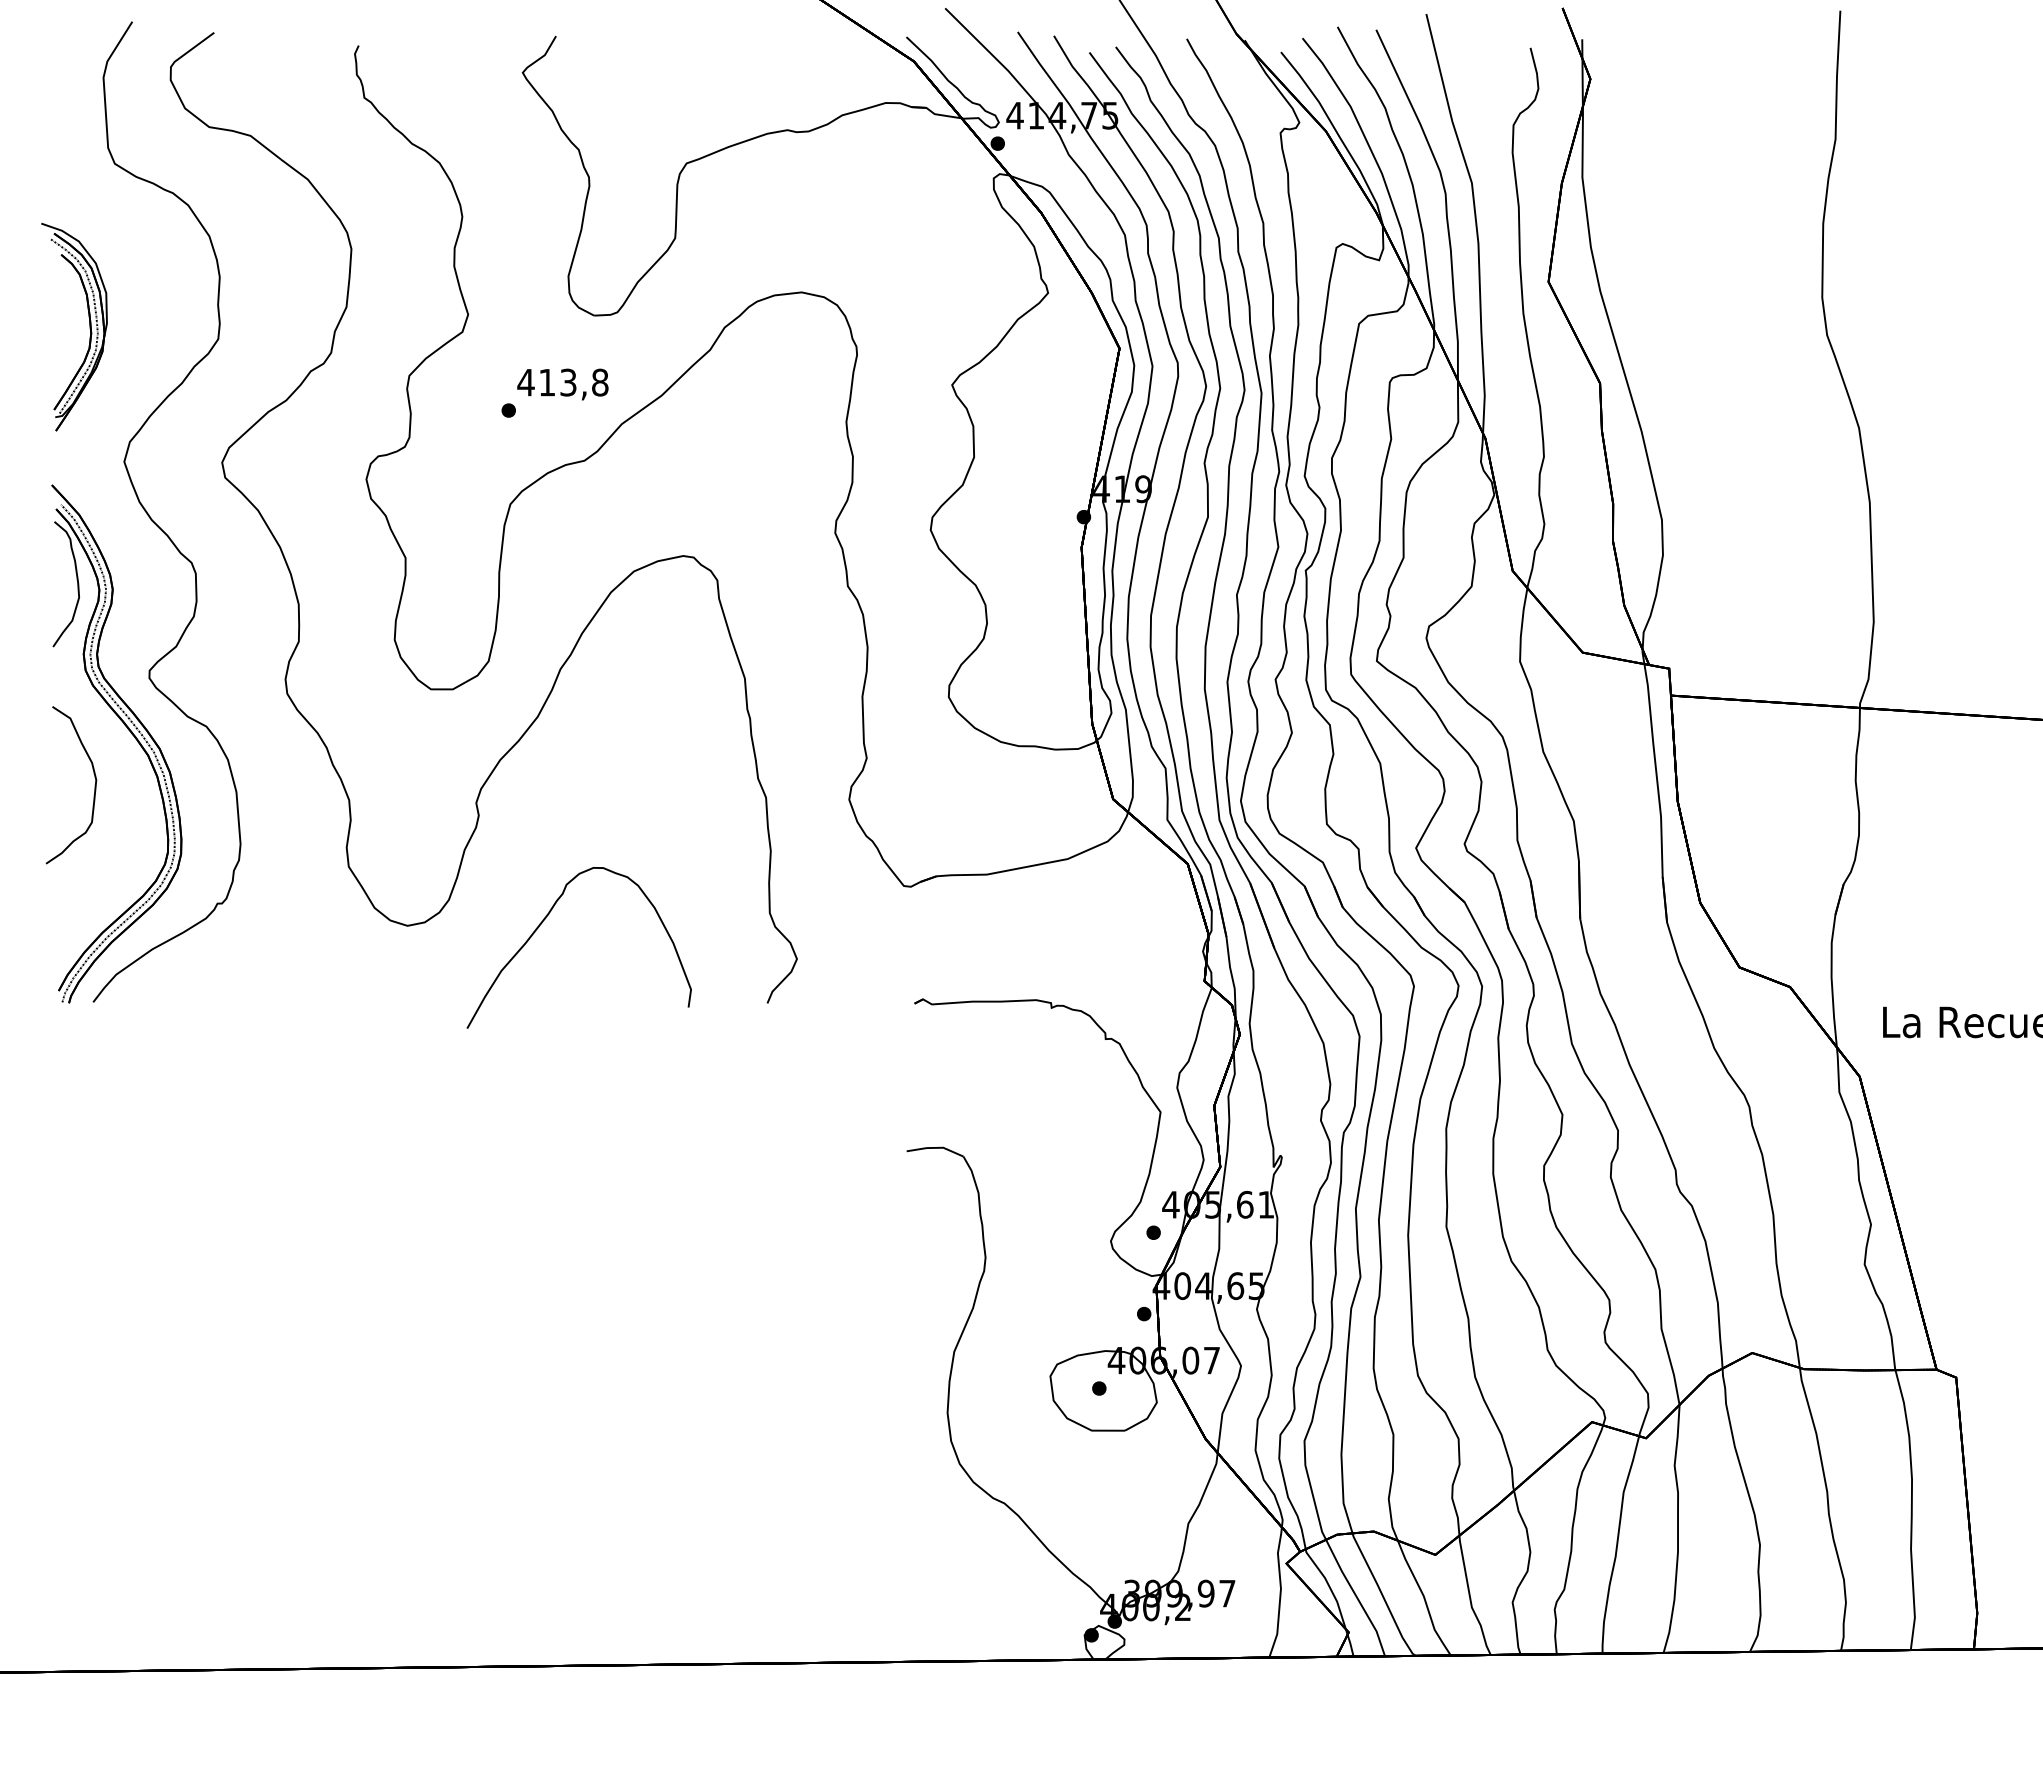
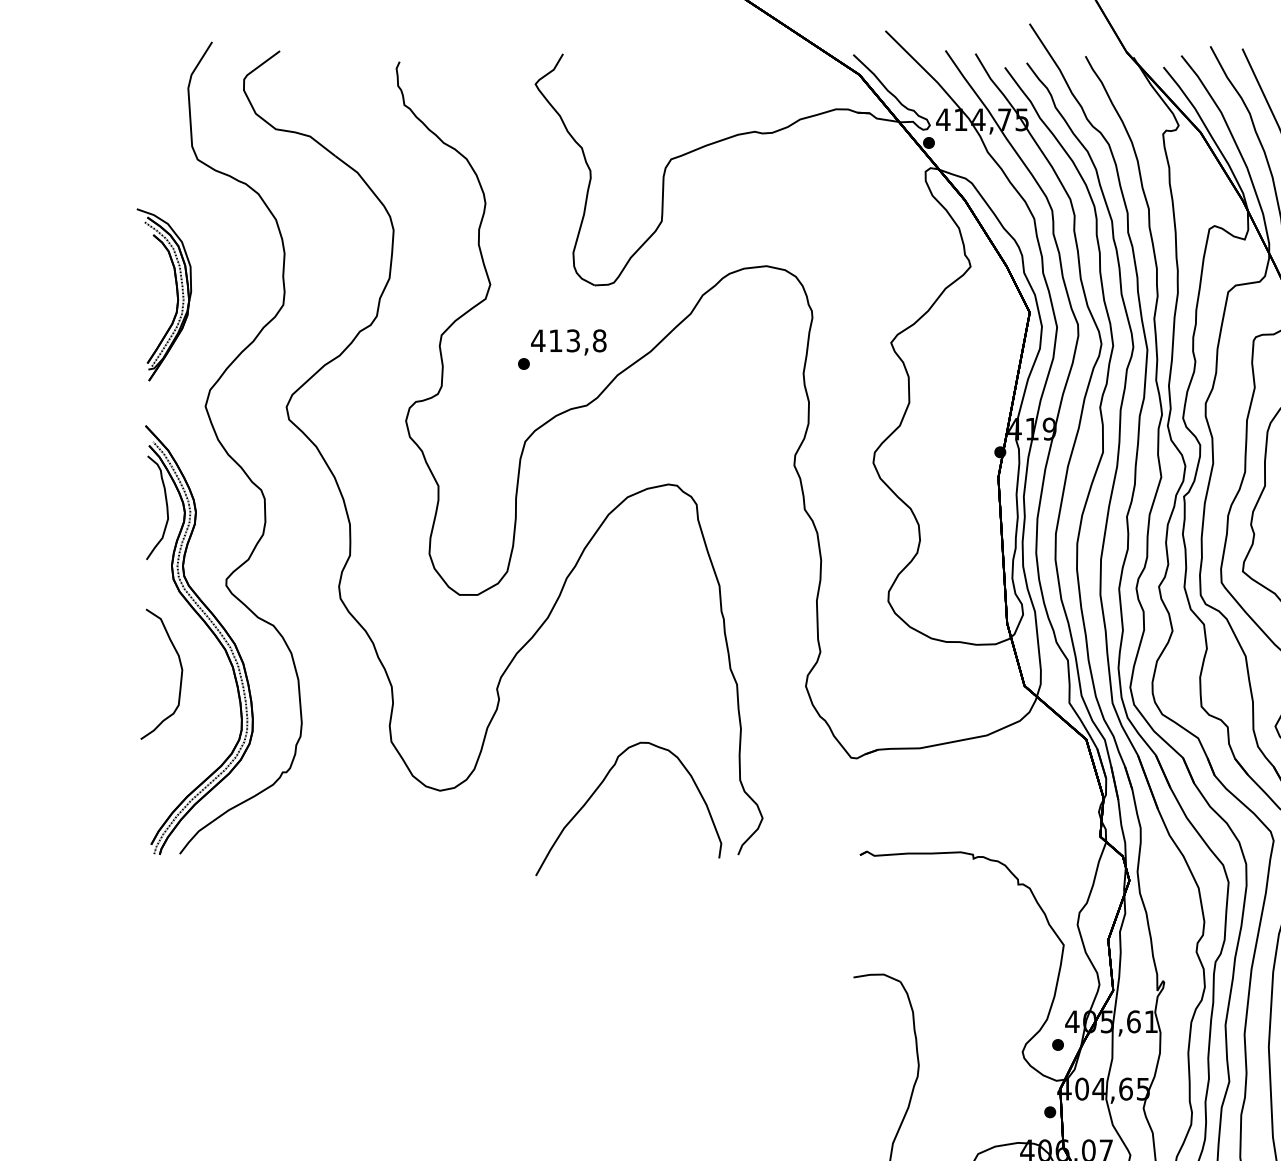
curve: (546, 918) -> (601, 784), moved

